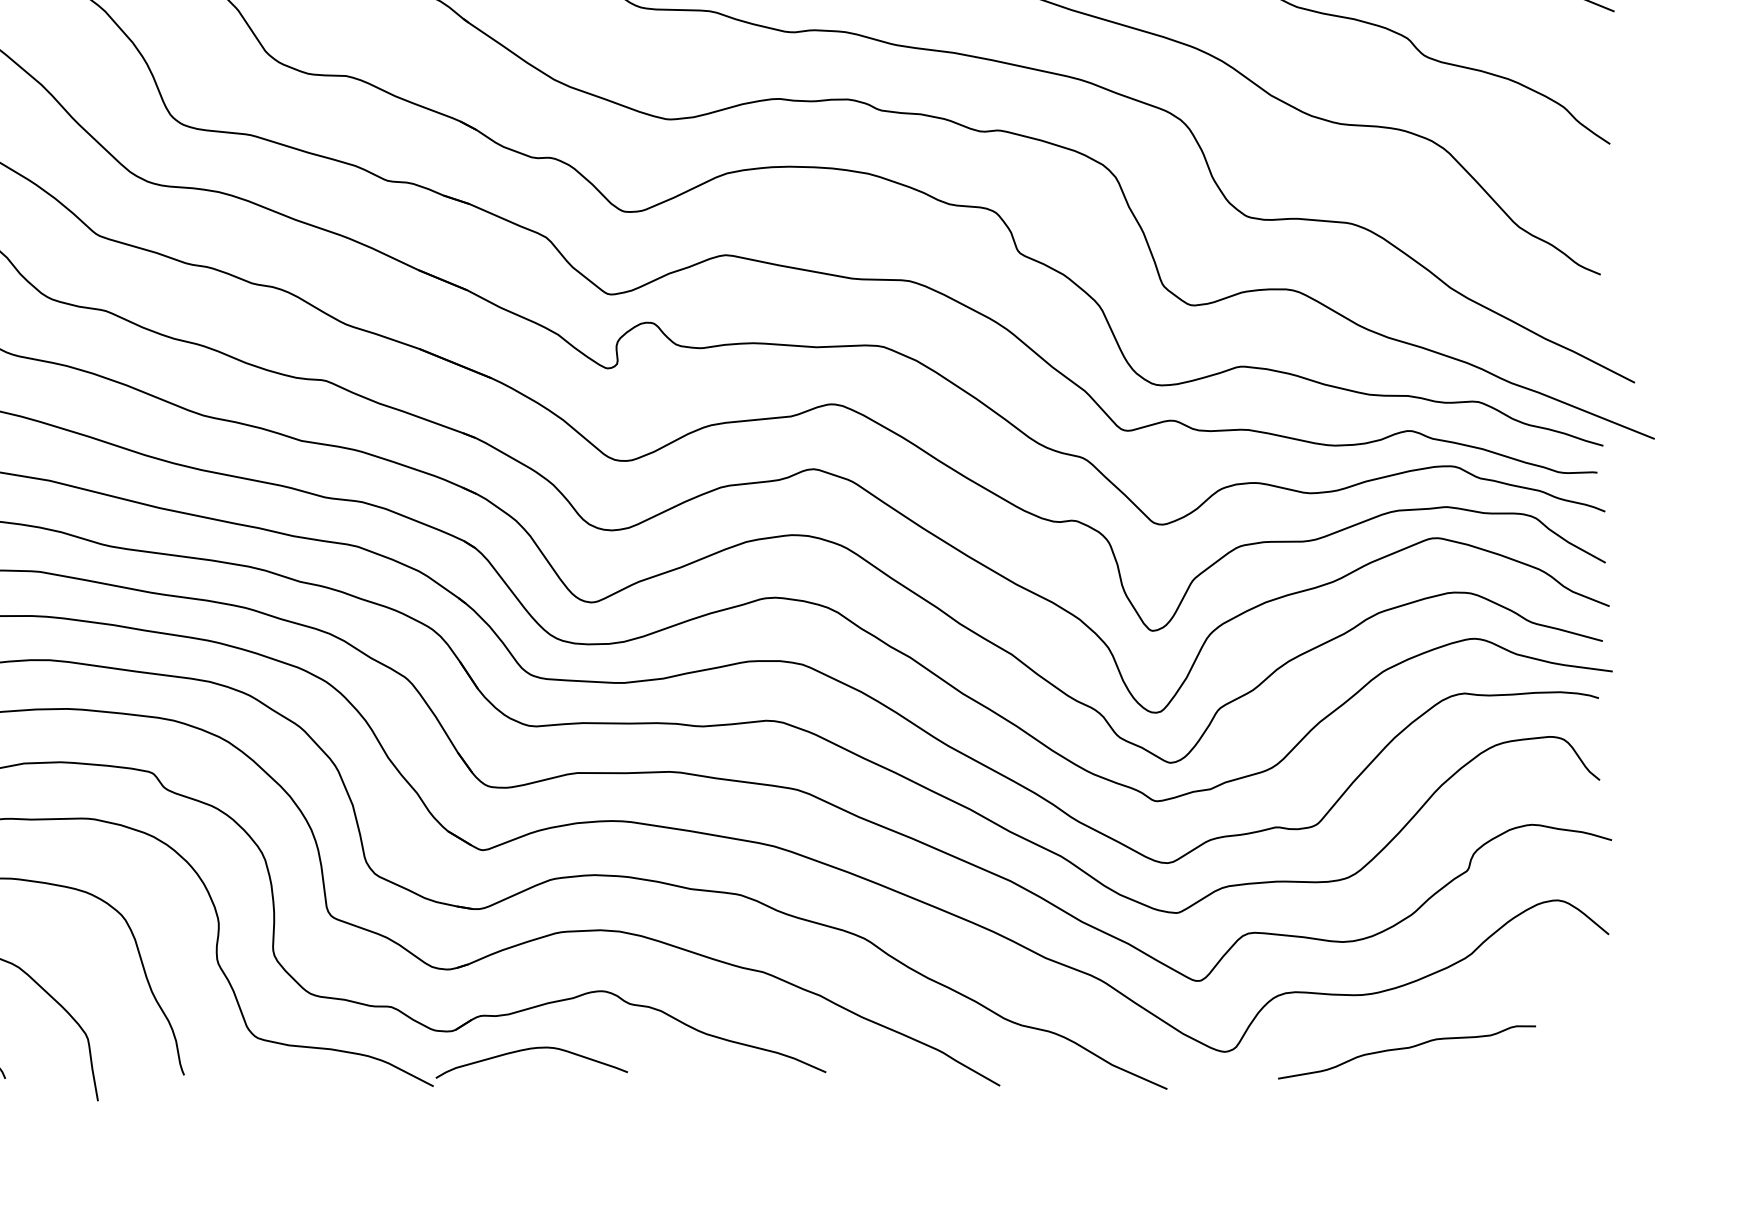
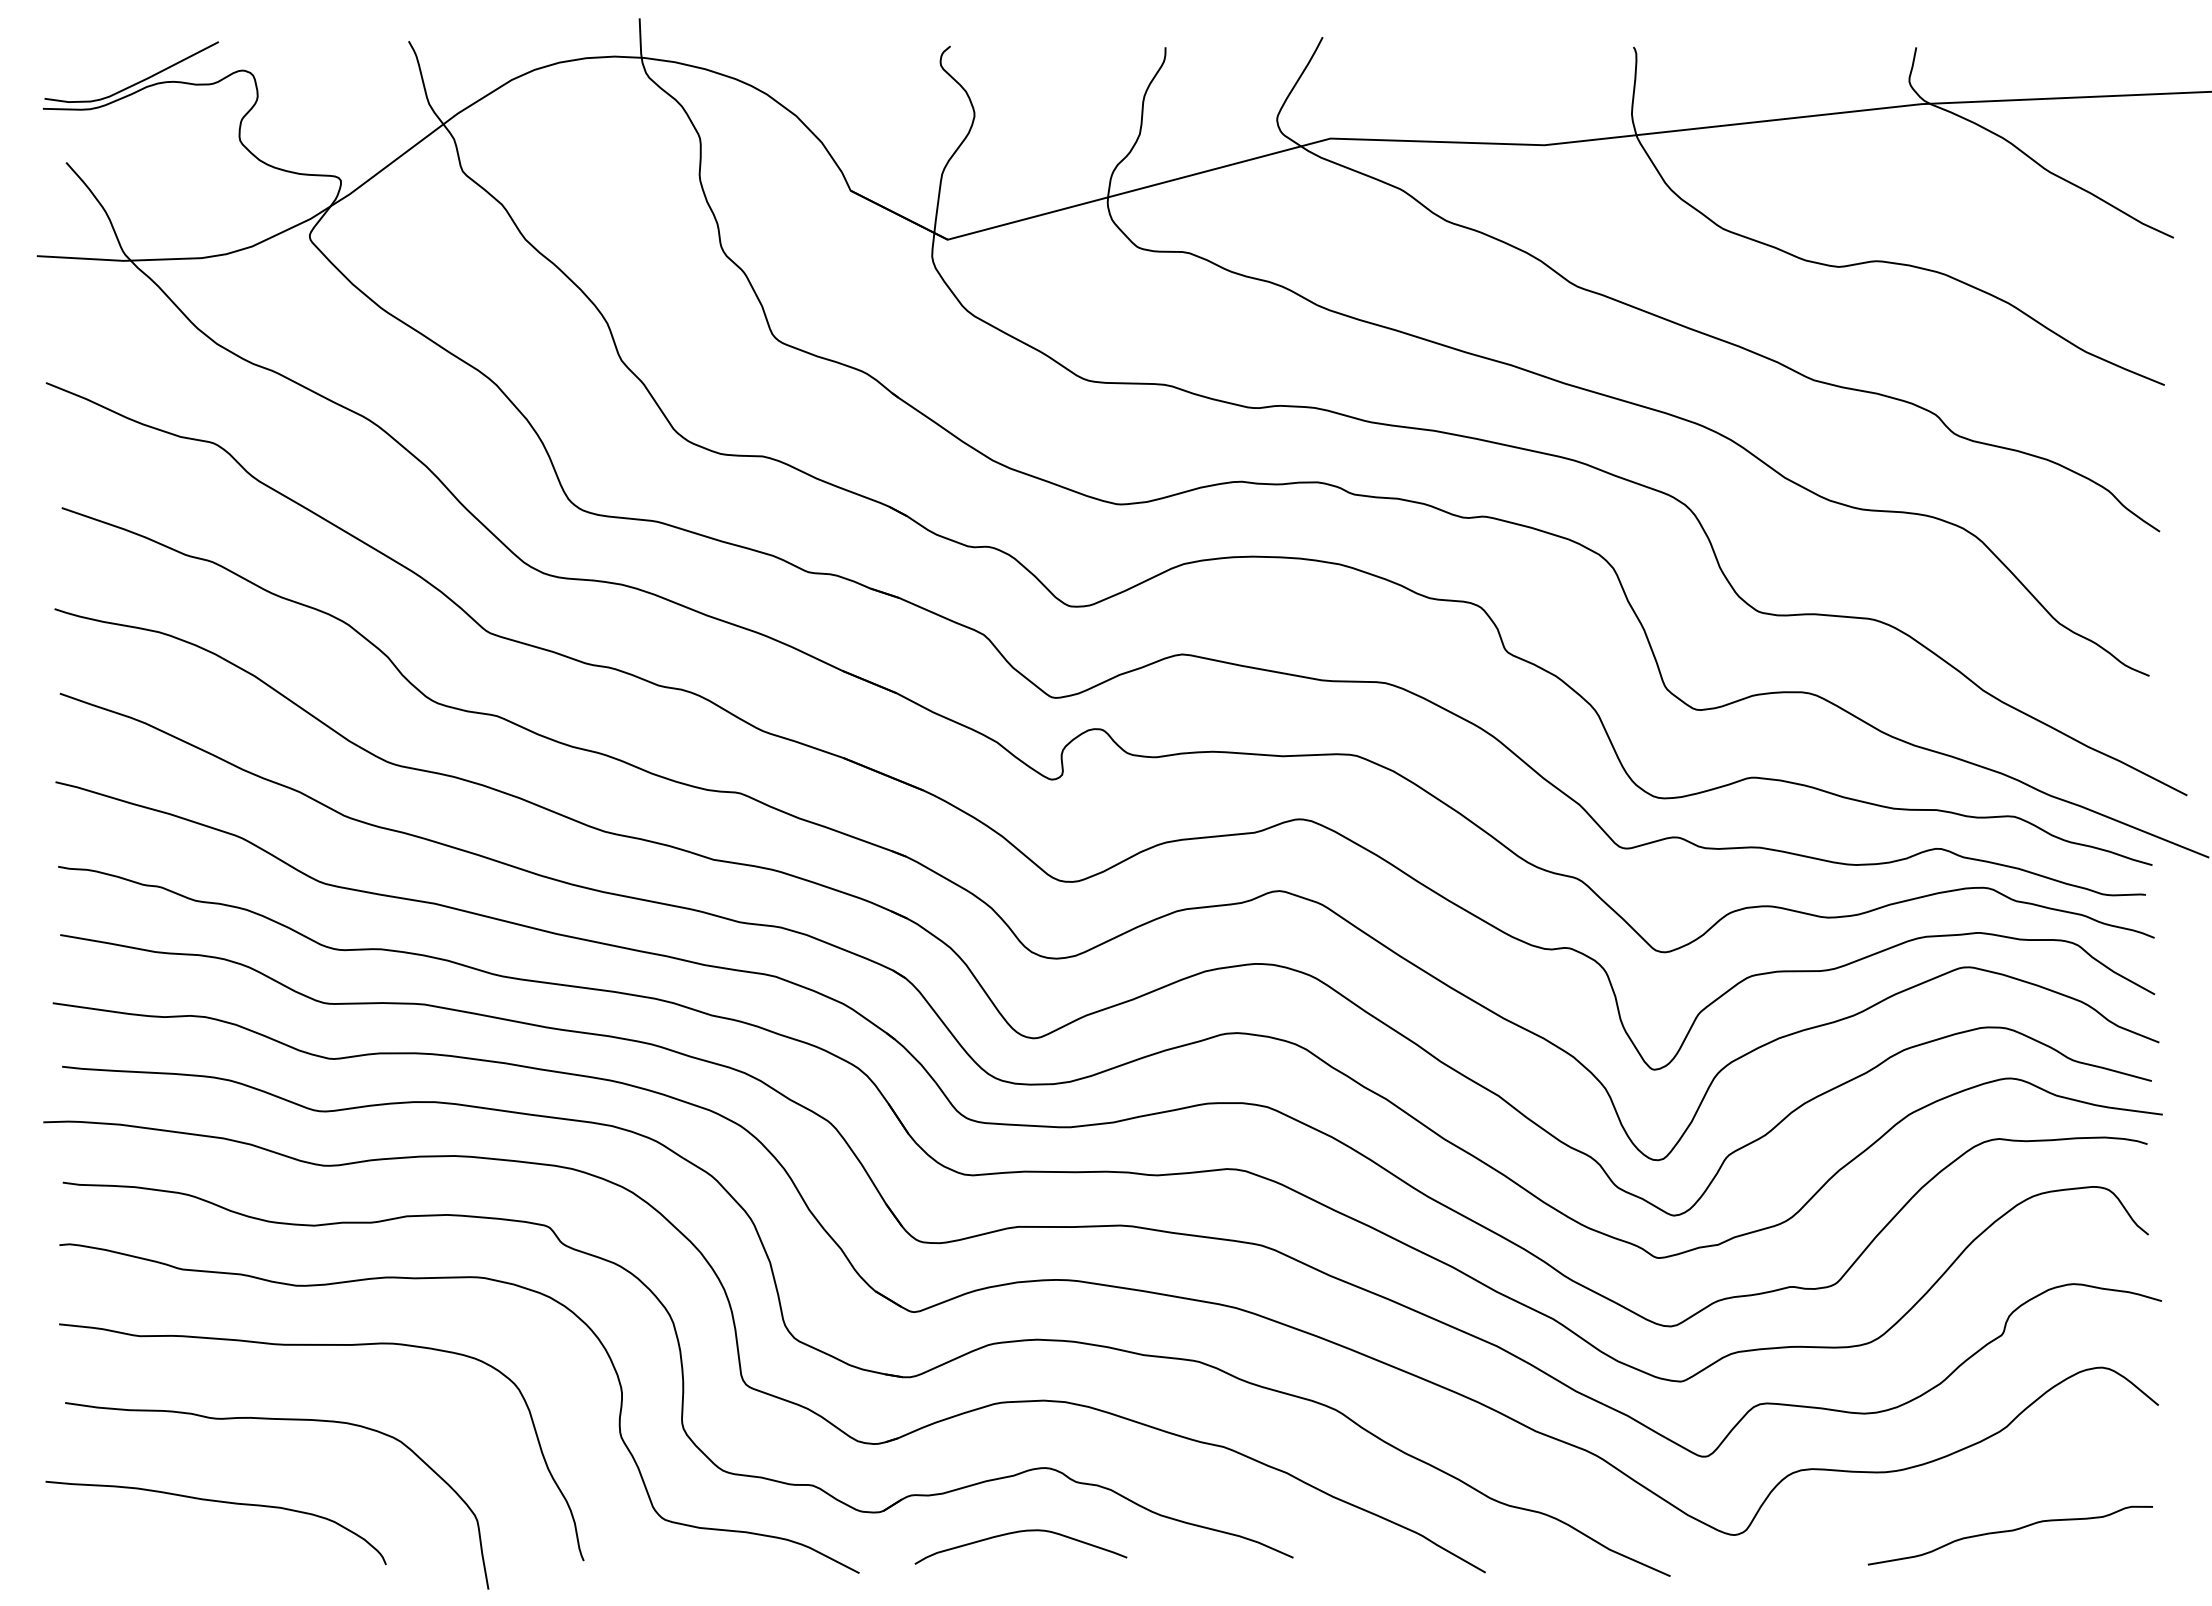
curve: (1404, 1049) -> (2007, 1532), moved
curve: (526, 1050) -> (1015, 1533), moved

